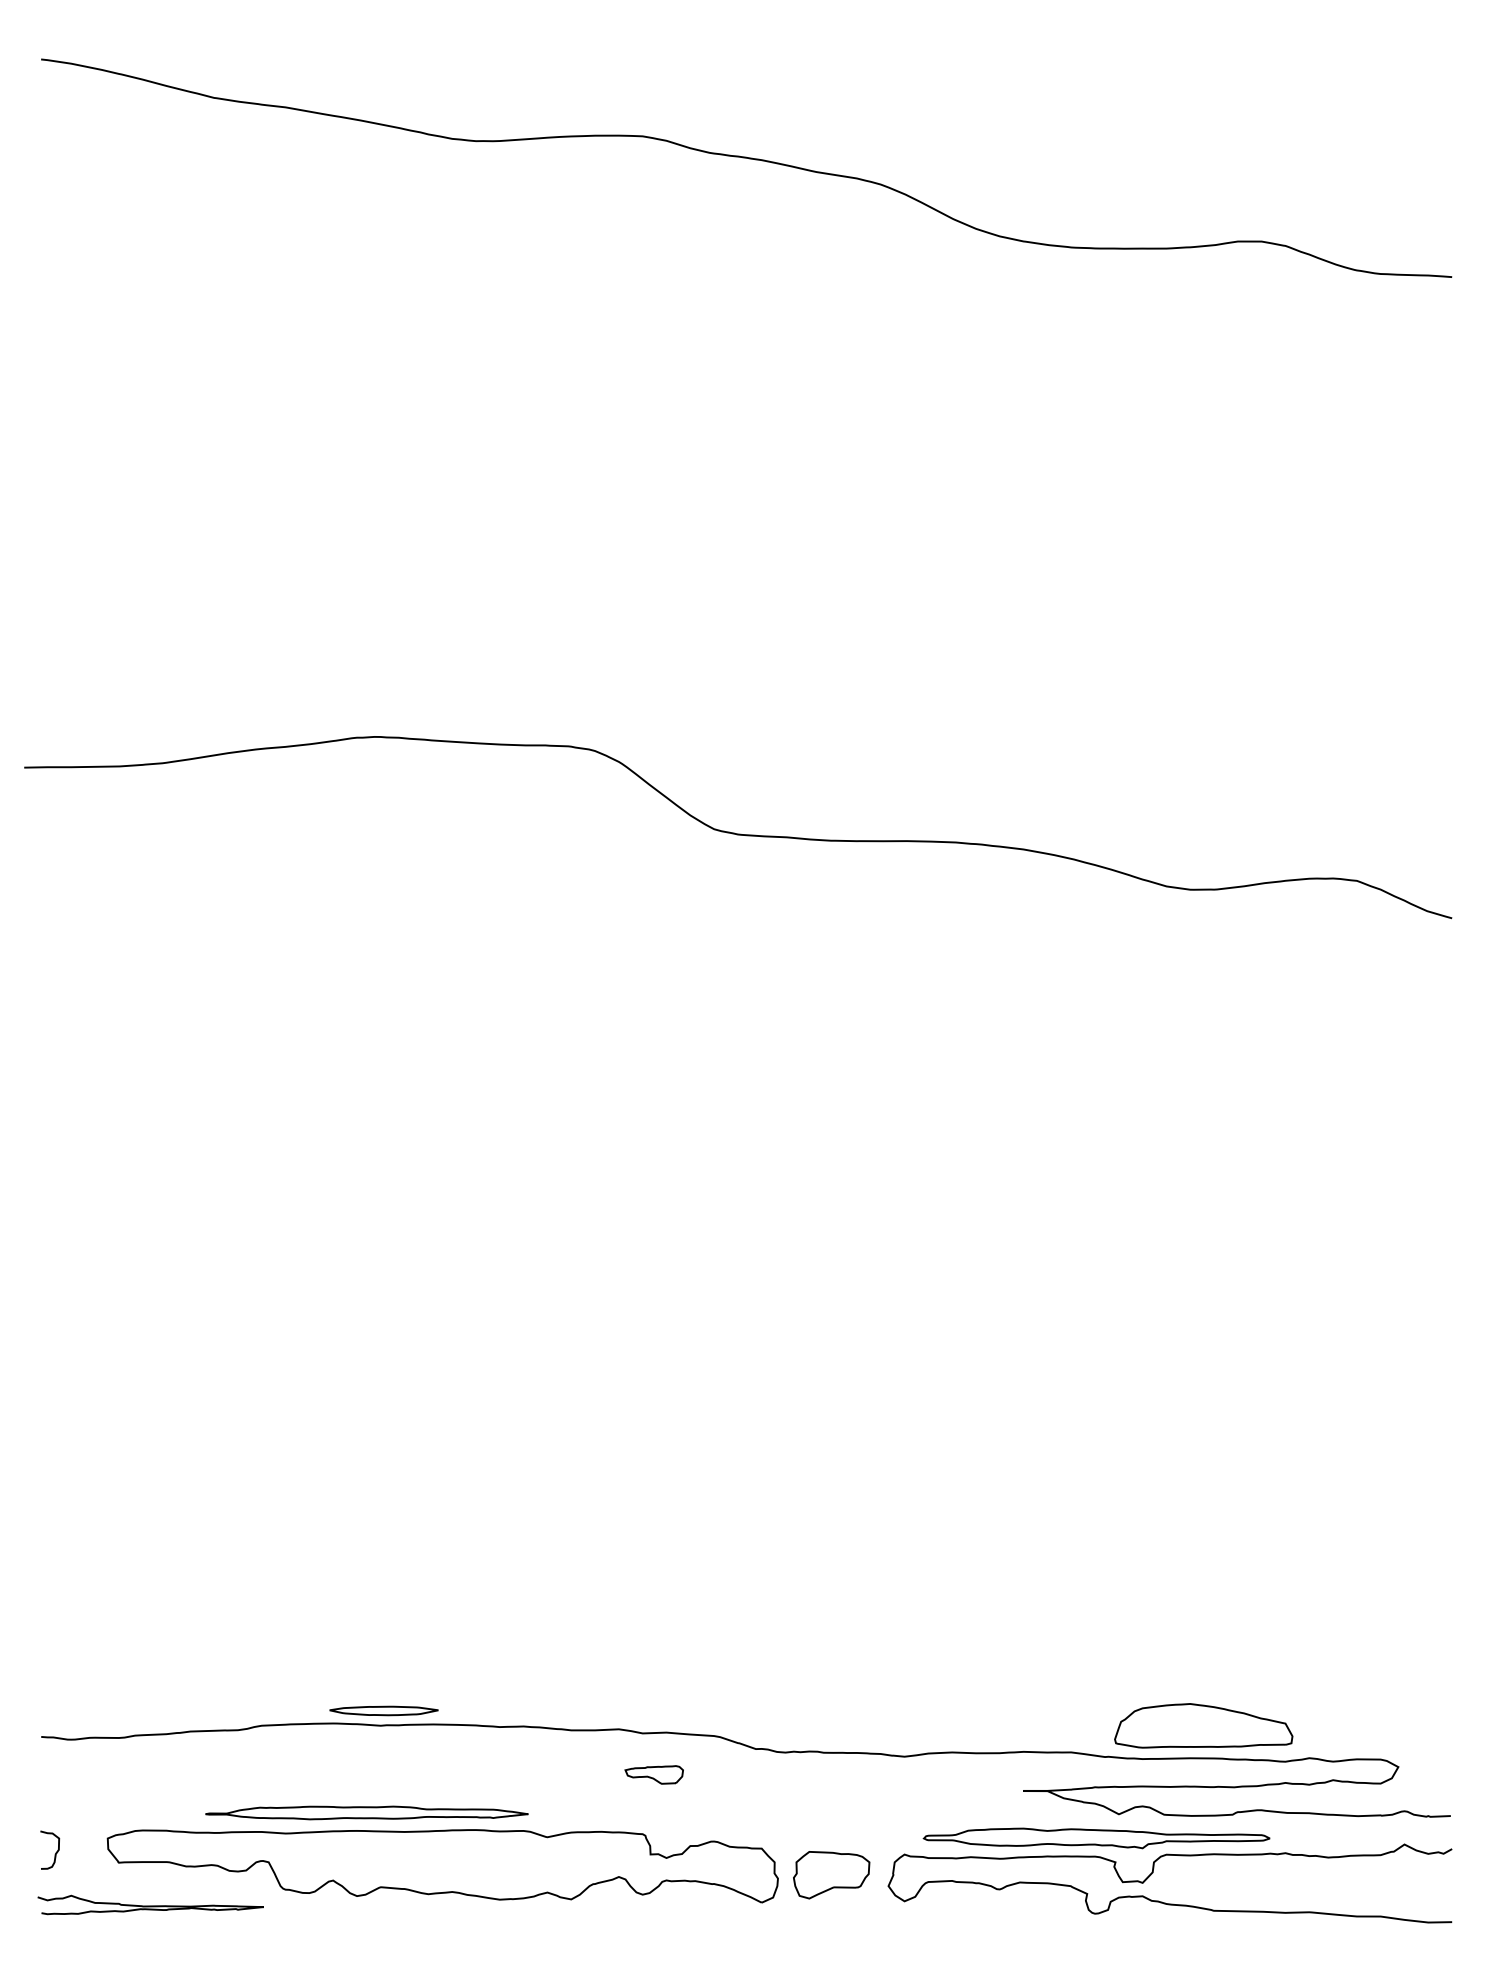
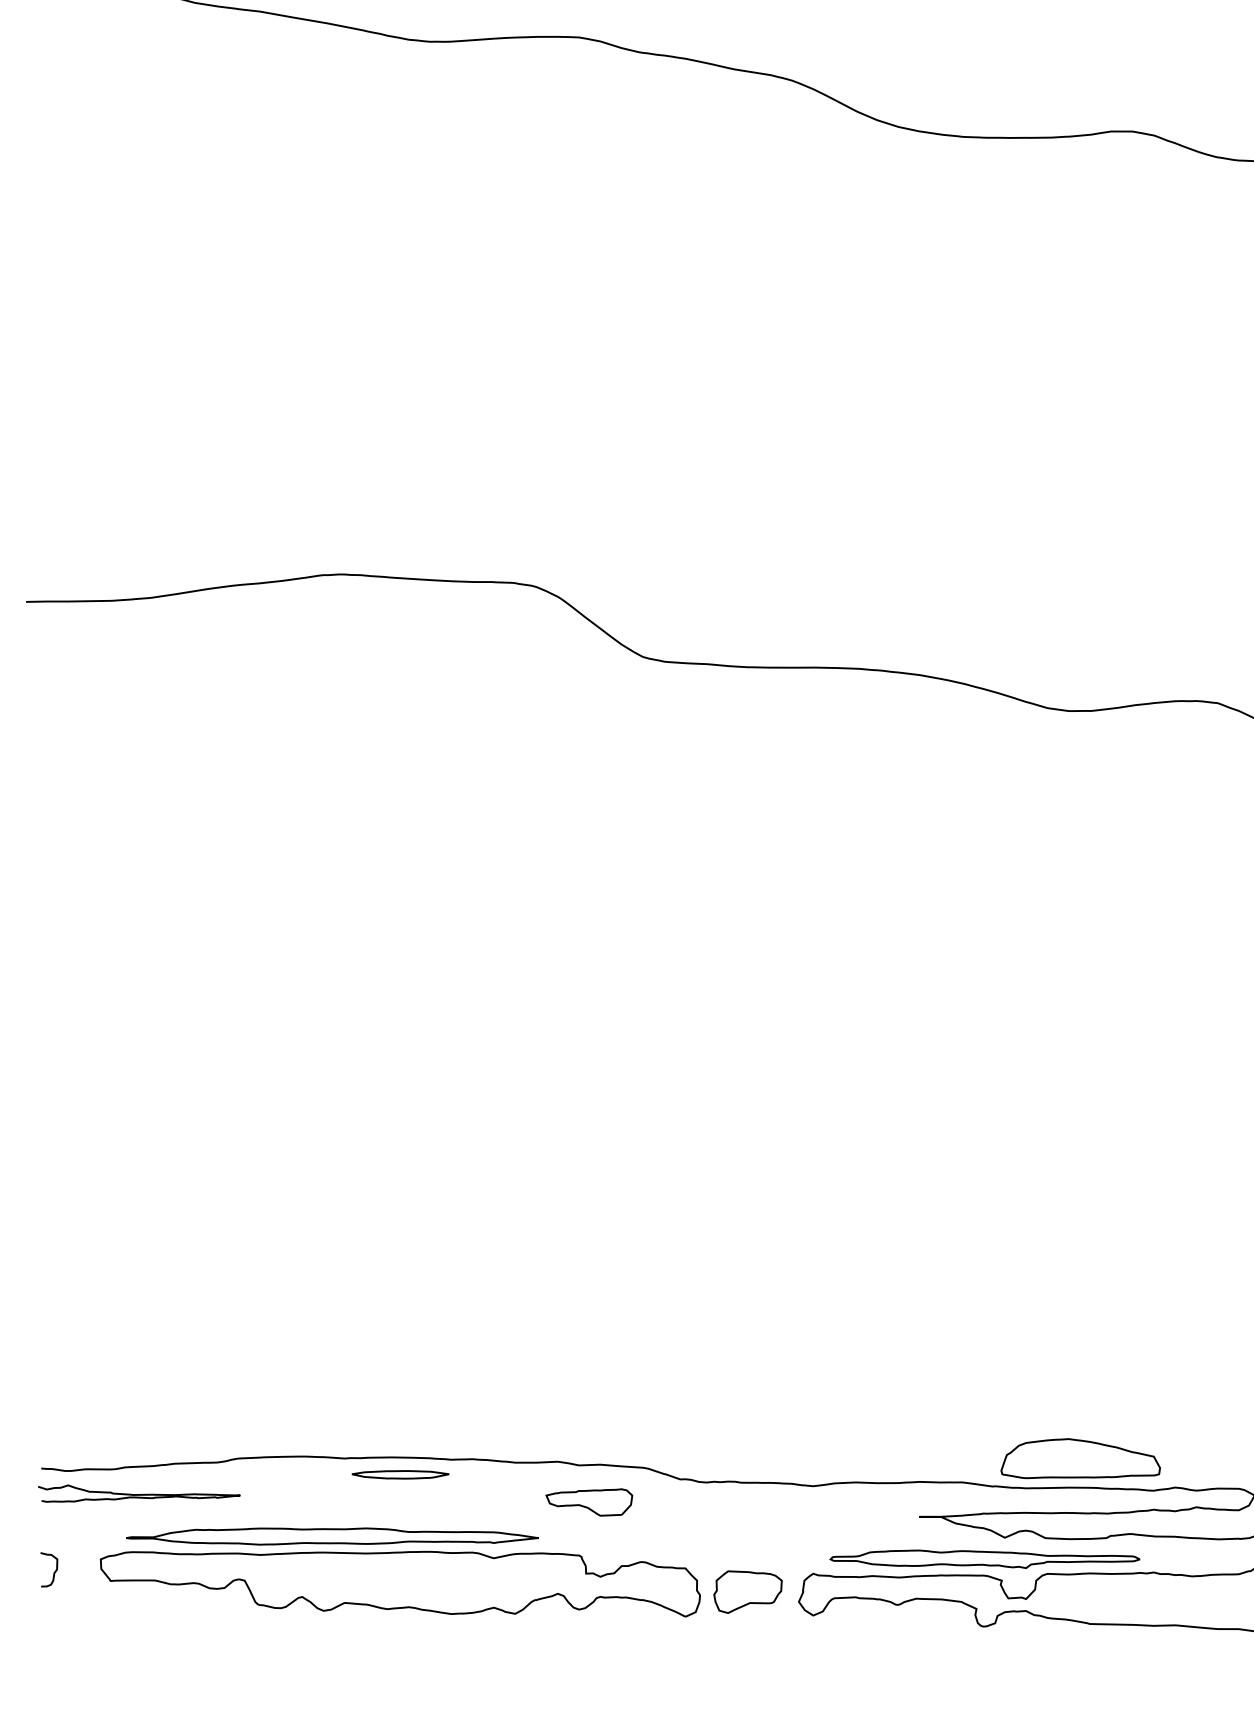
part: (383, 1710) -> (400, 1474), moved
part: (654, 1774) -> (589, 1502), size x1.67
part: (366, 1812) -> (332, 1536), size x1.43
curve: (150, 1905) -> (139, 1494), moved

